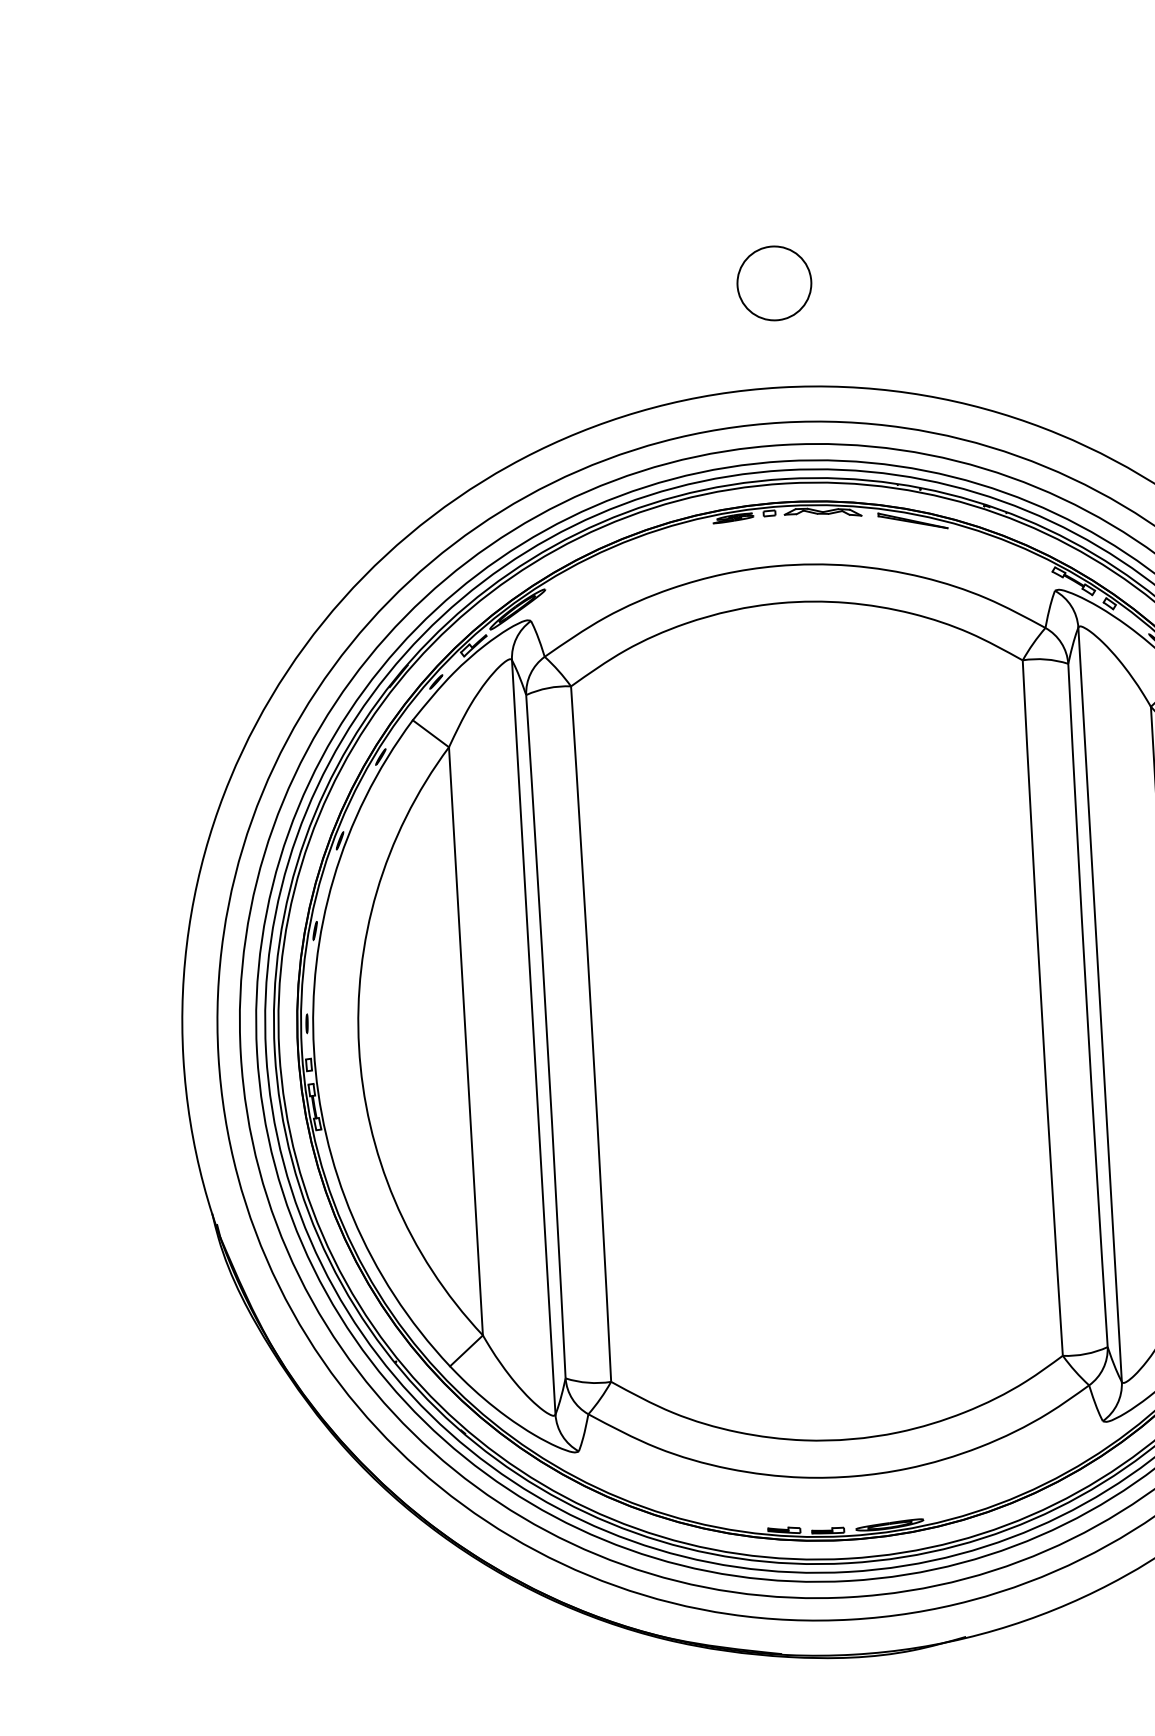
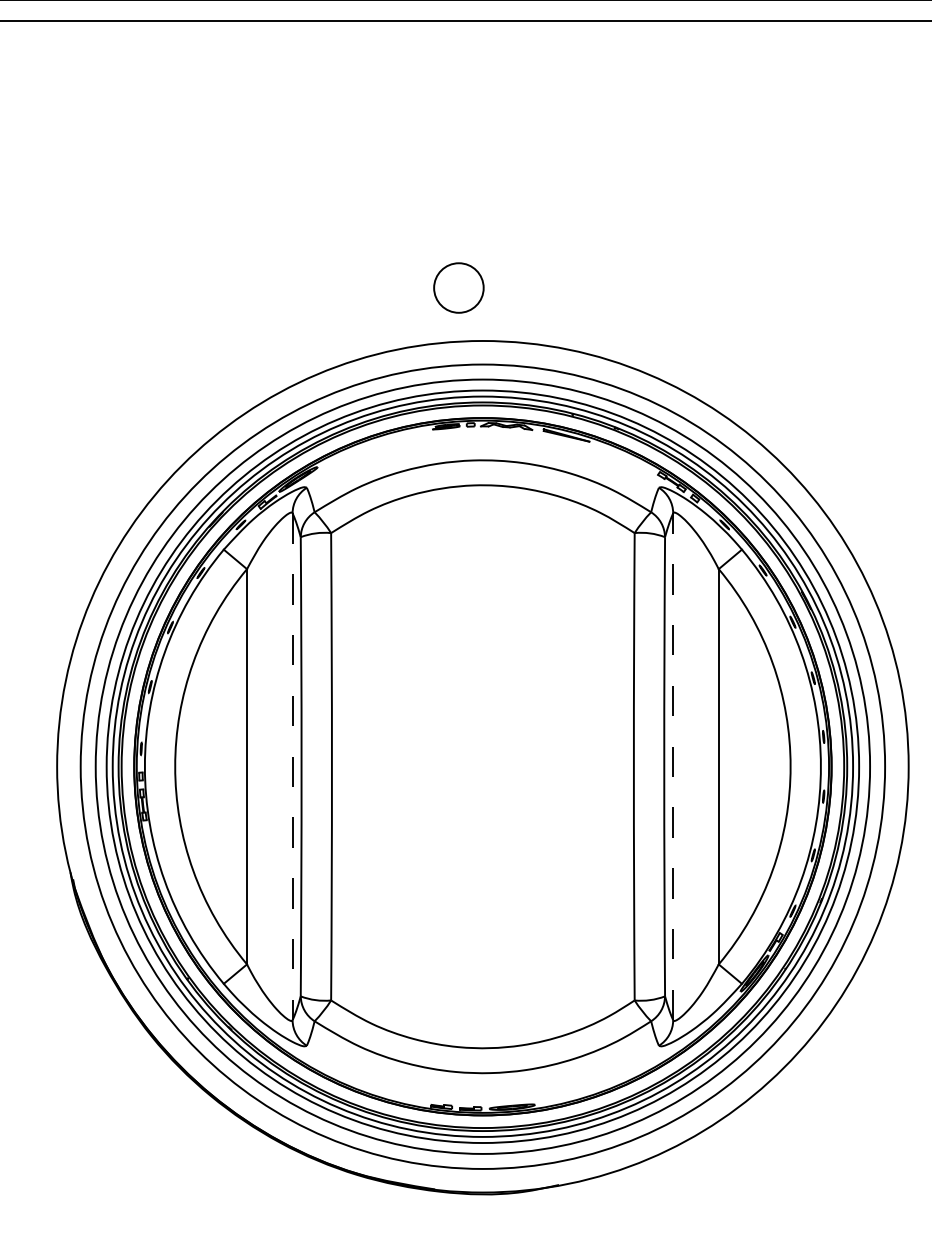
circle: (773, 282) -> (458, 287), moved
line: (1100, 1004) -> (673, 766), solid -> dashed
line: (533, 1037) -> (292, 766), solid -> dashed

